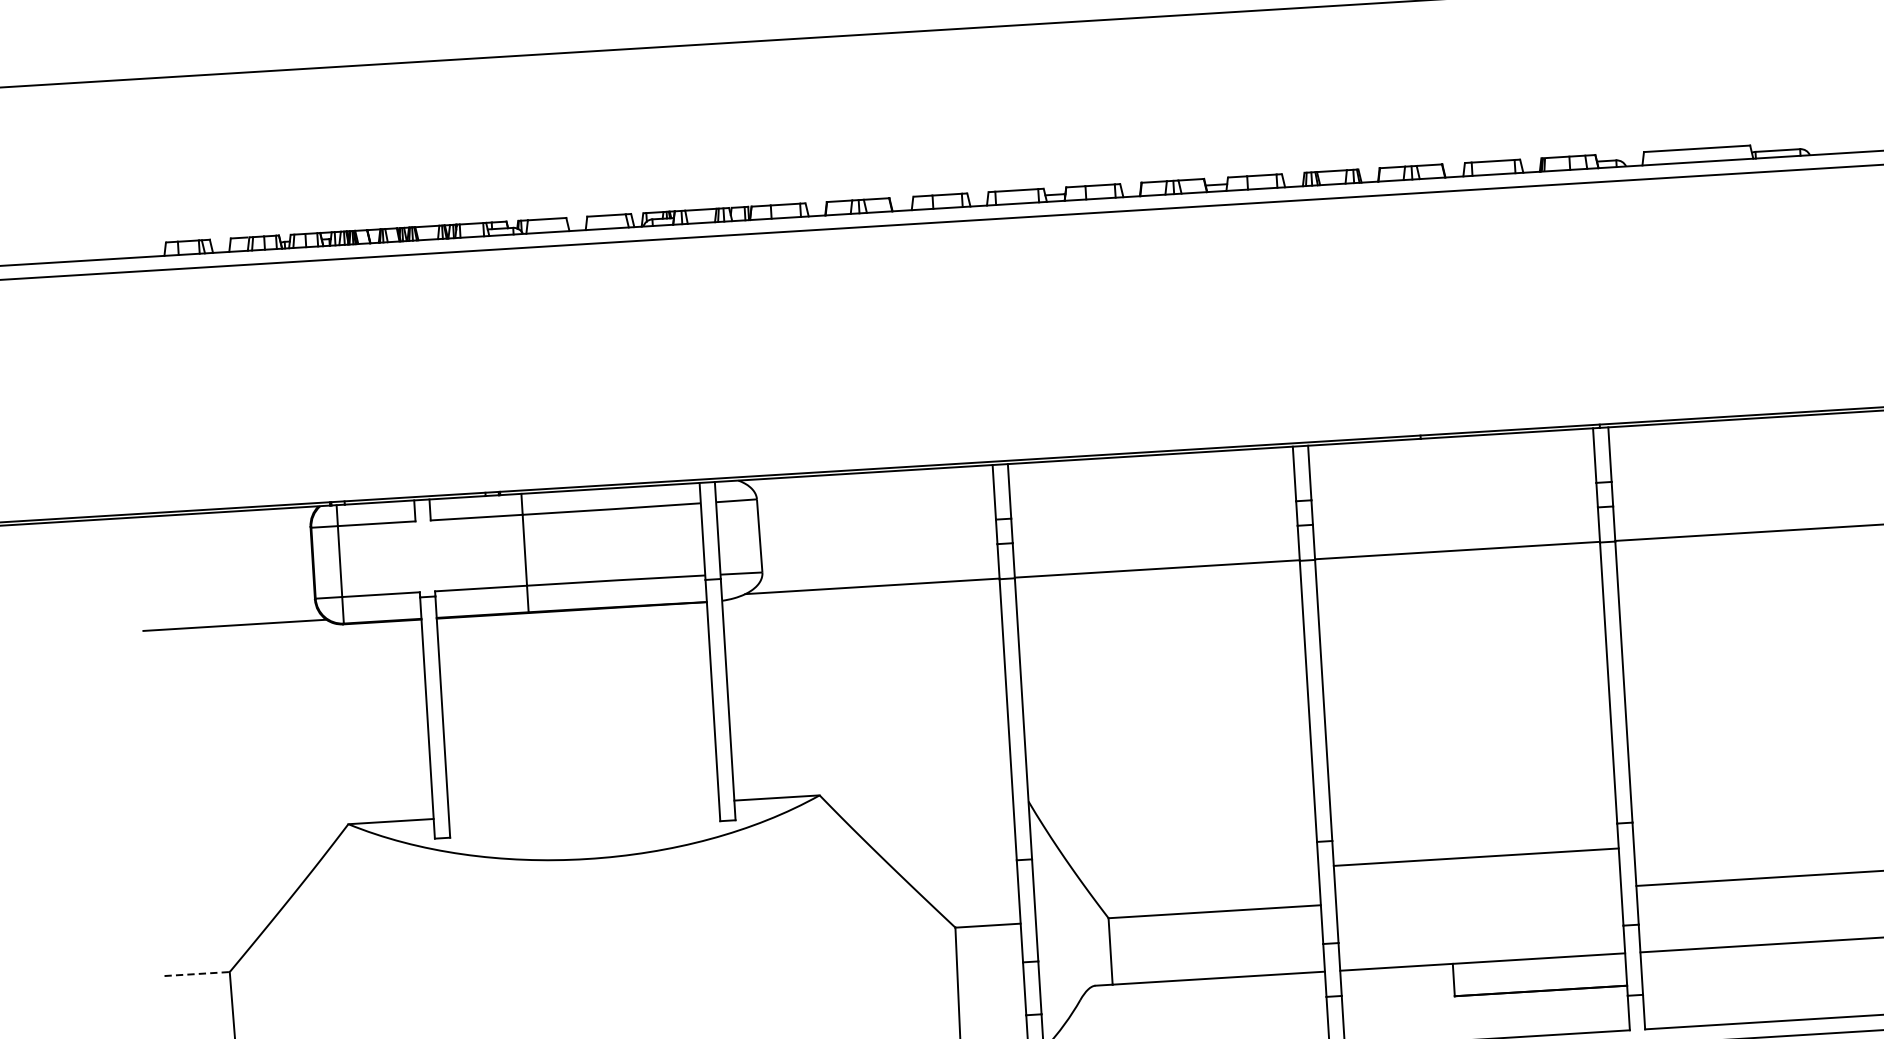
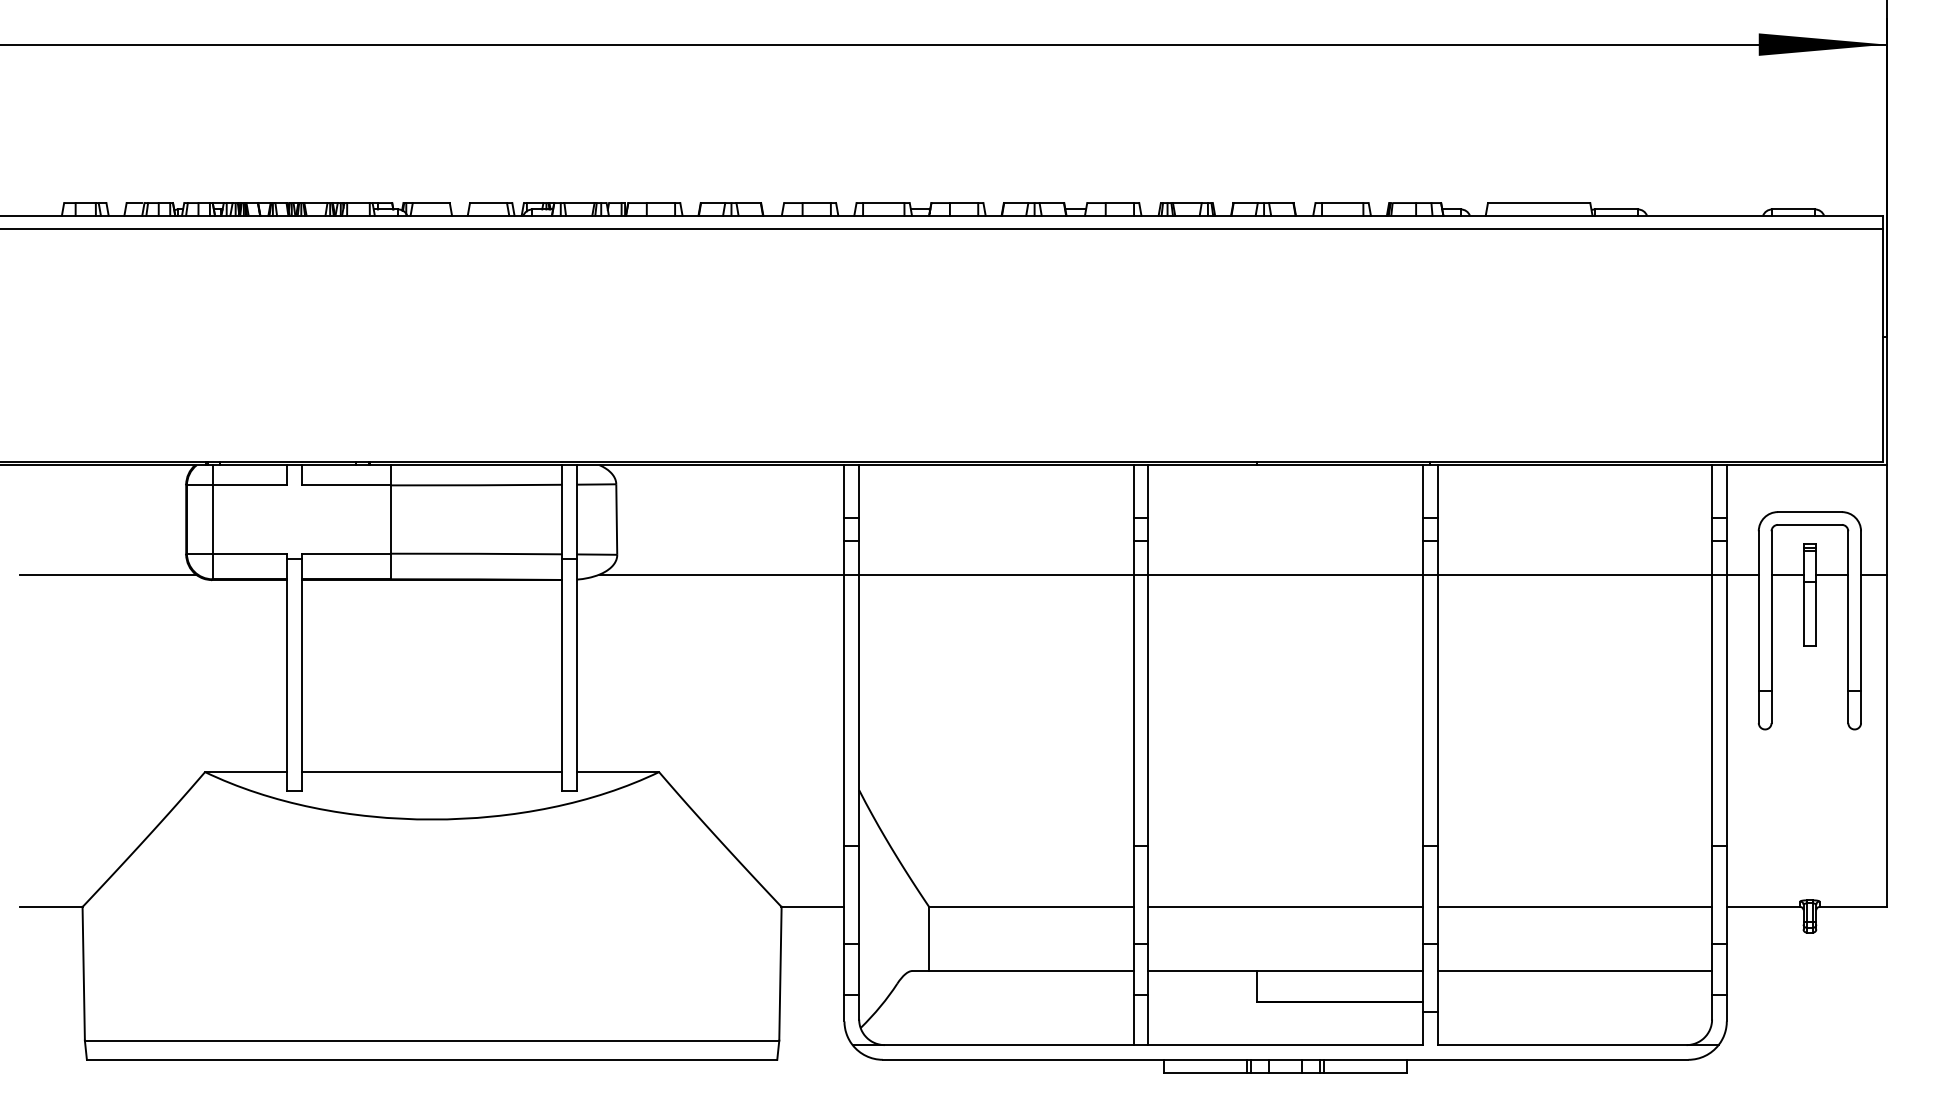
line: (583, 810) -> (431, 772), added
line: (1476, 856) -> (1285, 906), moved
line: (197, 974) -> (51, 907), dashed -> solid

